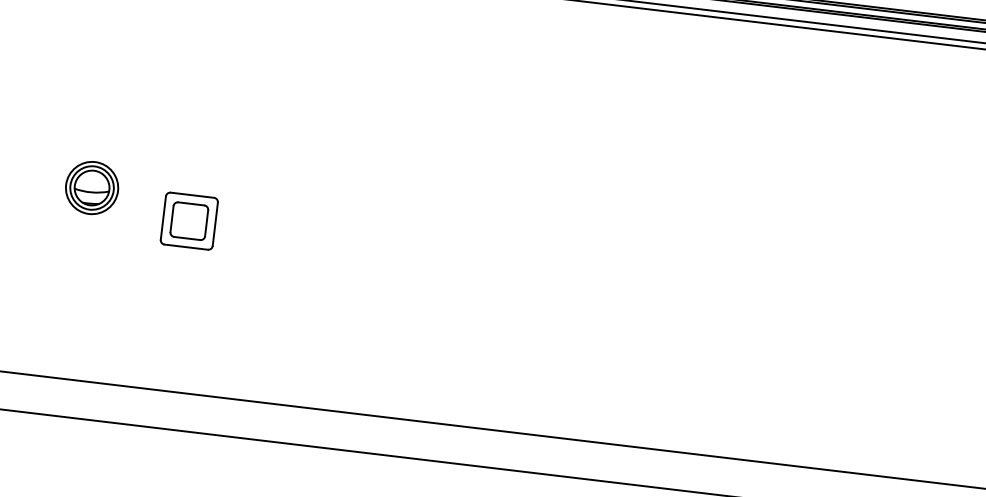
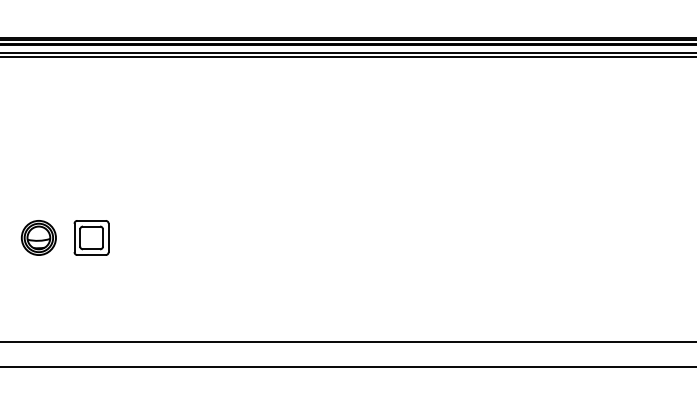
part: (91, 187) -> (38, 237), moved
part: (189, 220) -> (91, 237), moved

